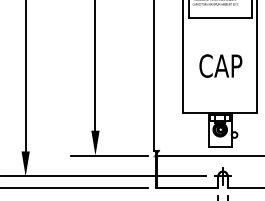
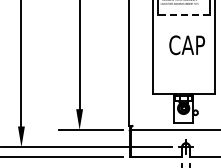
line: (220, 17) -> (183, 14), solid -> dashed
text: (220, 66) -> (186, 45), moved

